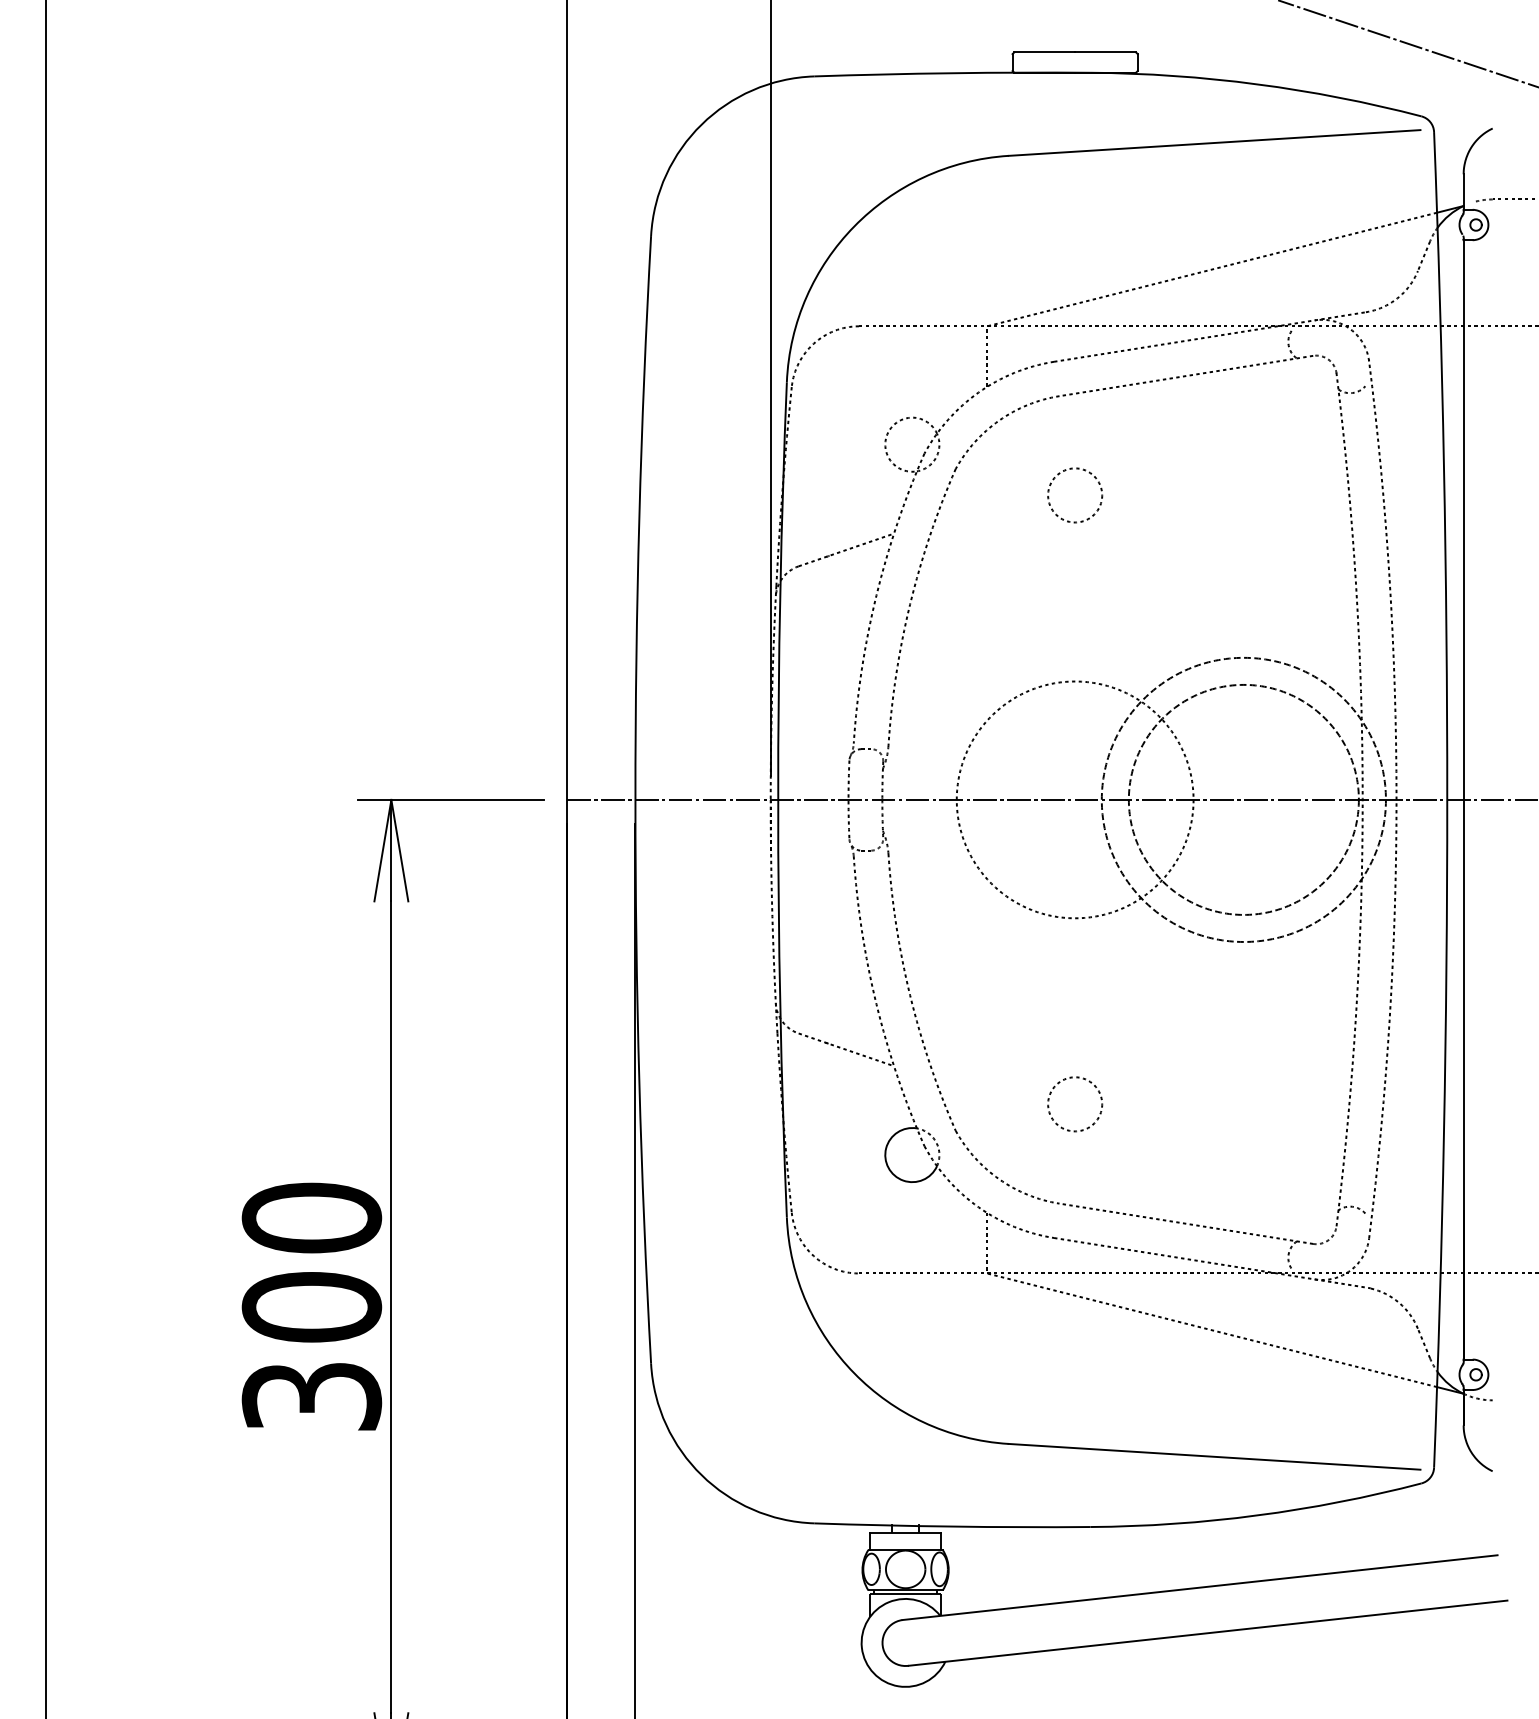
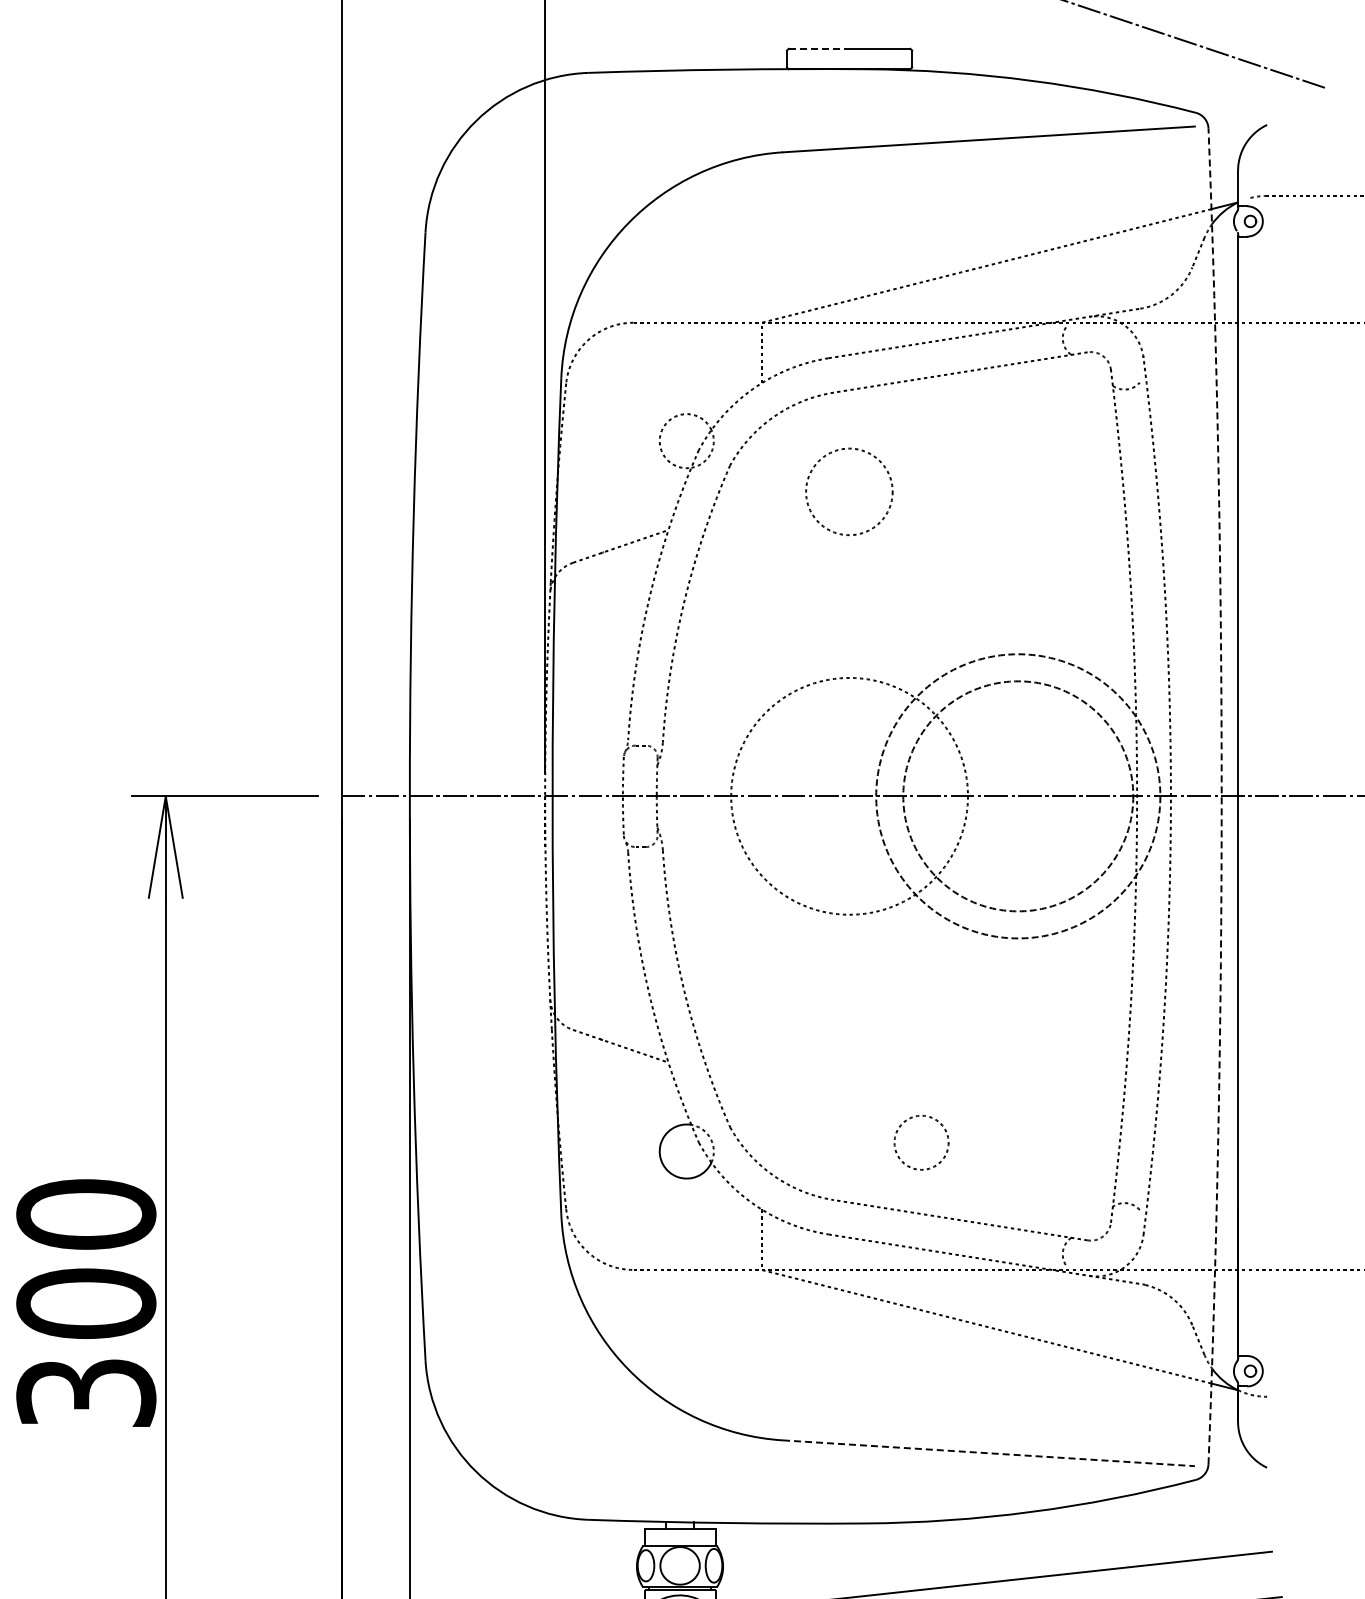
line: (1045, 52) -> (819, 48), solid -> dashed
circle: (1075, 495) -> (849, 491), size x1.6
arc: (1447, 799) -> (1221, 795), solid -> dashed
circle: (1075, 1104) -> (921, 1142), moved
line: (1215, 1456) -> (989, 1452), solid -> dashed

